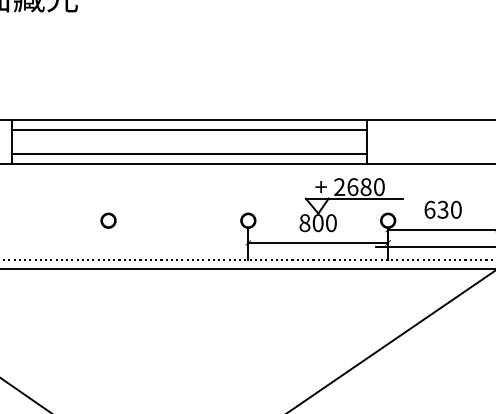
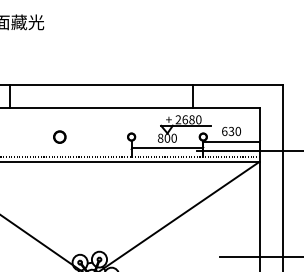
line: (189, 129) -> (101, 90), removed
line: (189, 153) -> (101, 102), removed
part: (107, 219) -> (59, 136), size x1.6

